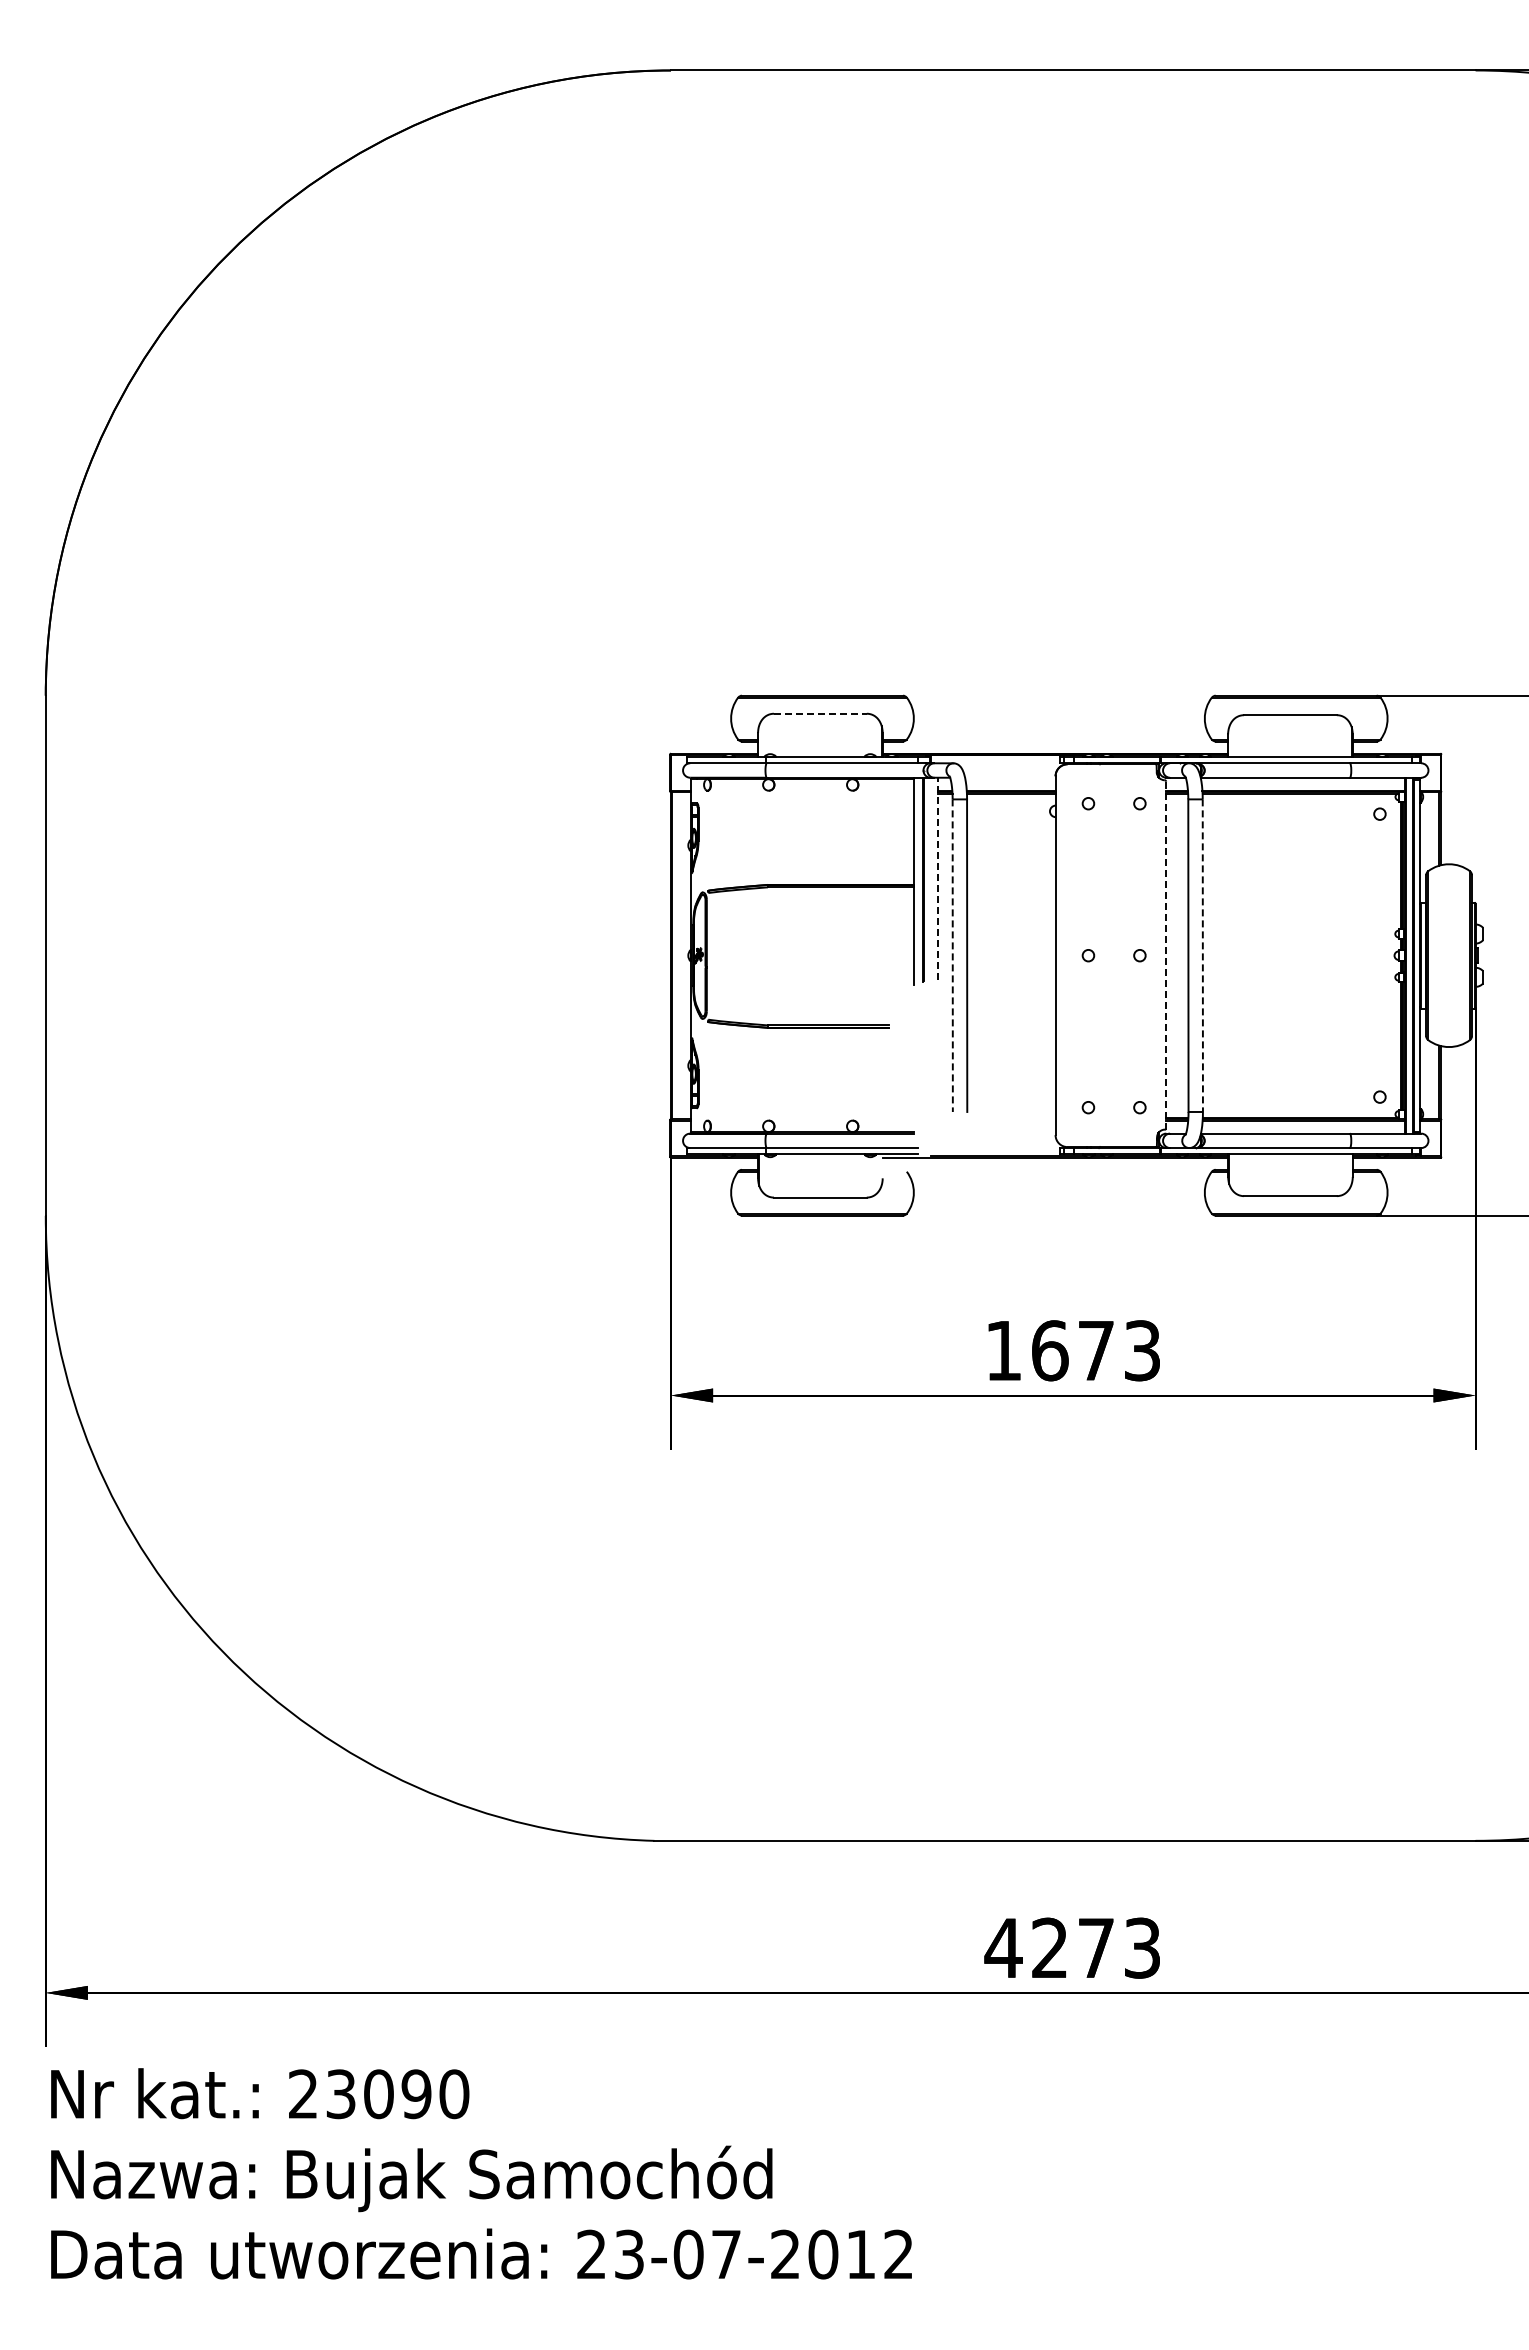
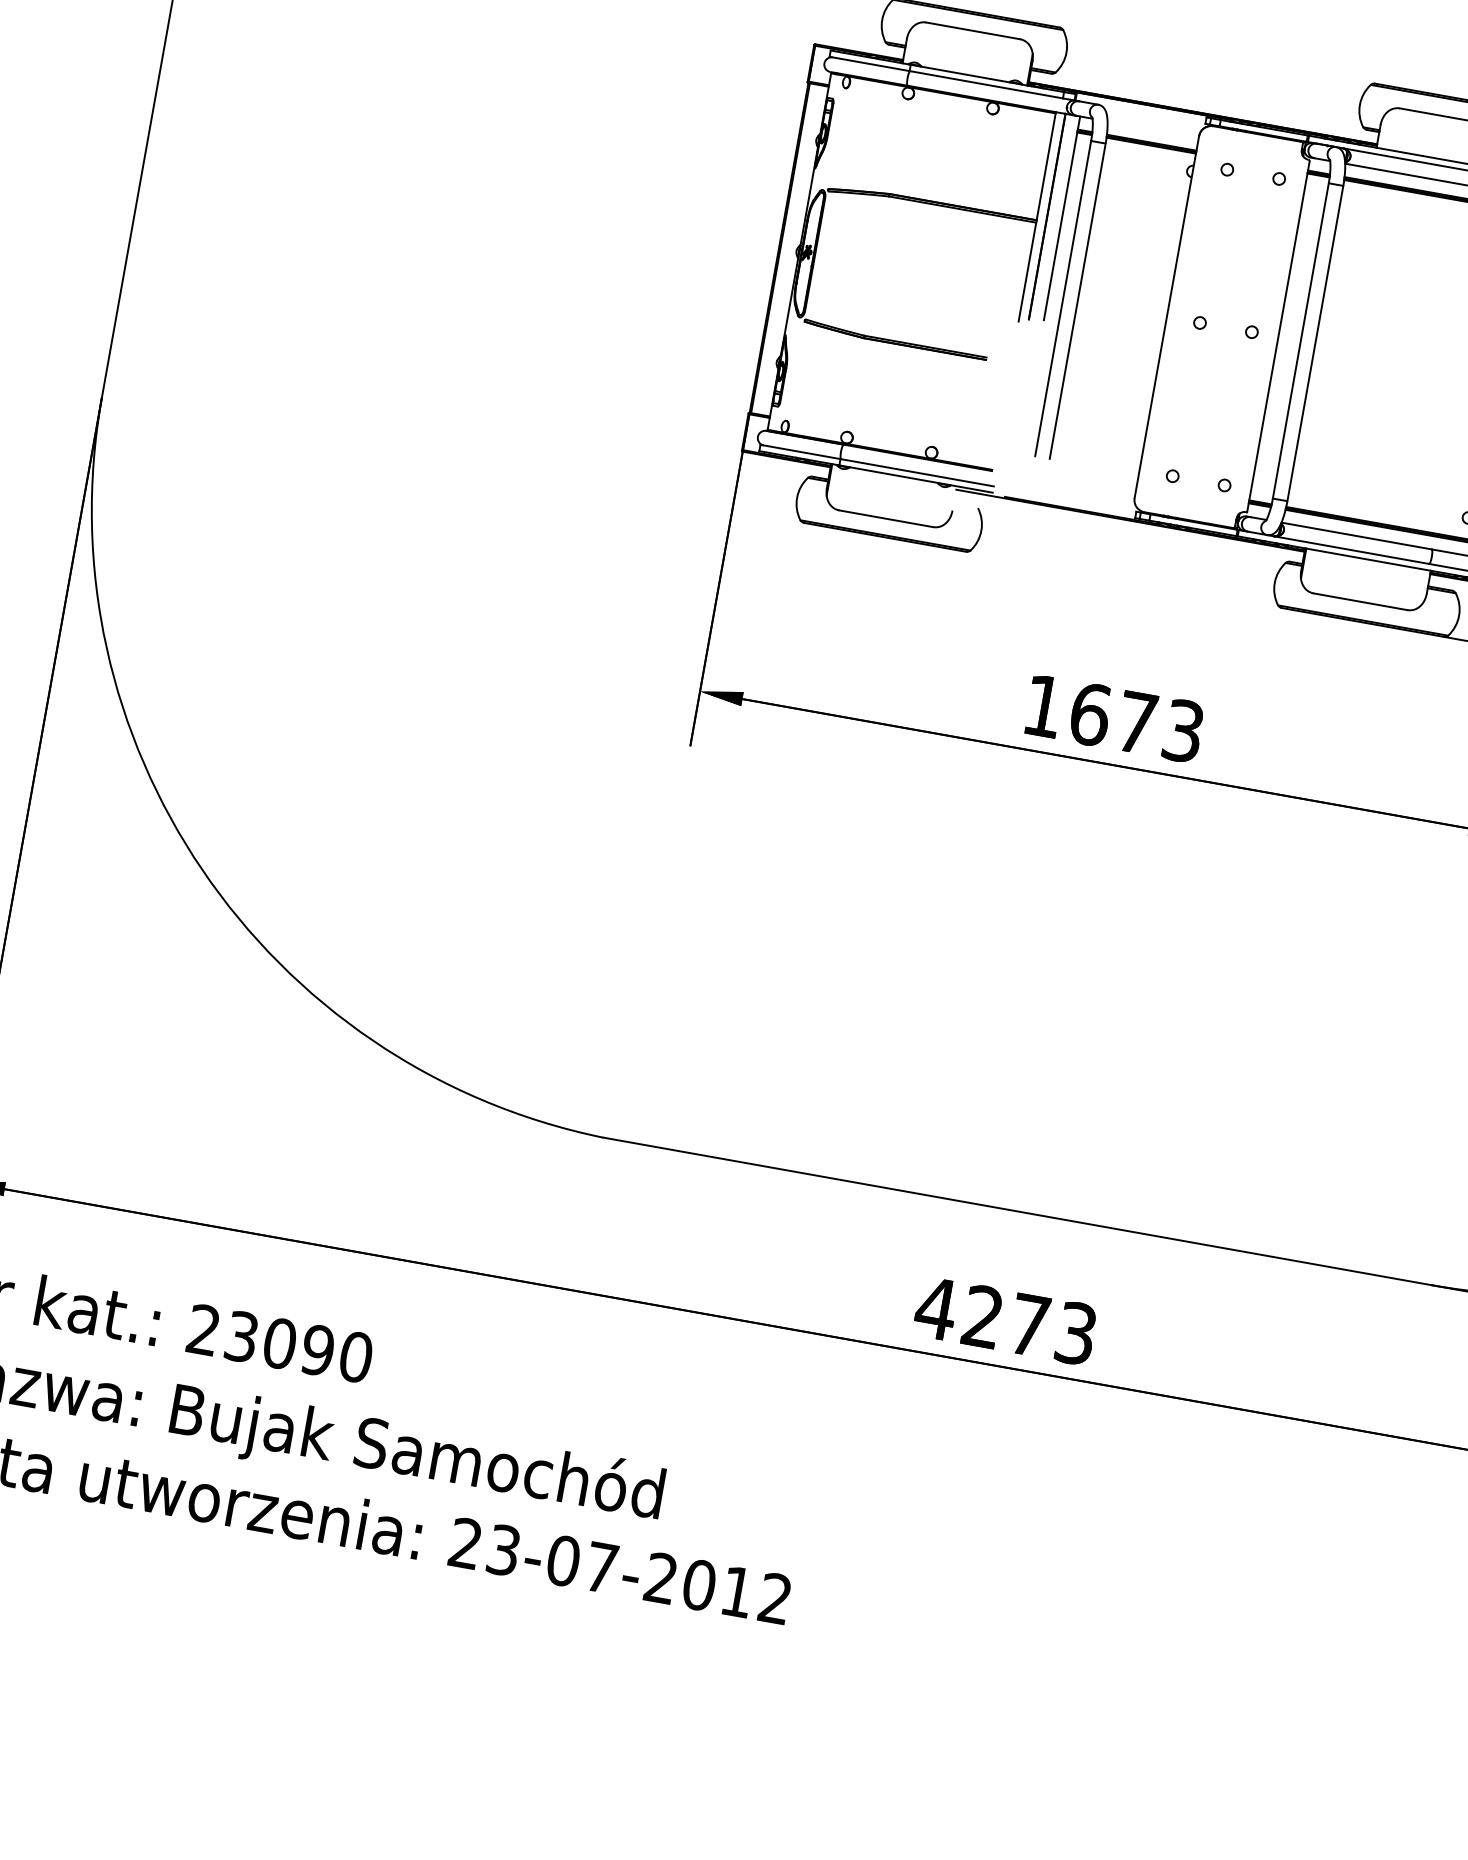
line: (820, 713) -> (973, 30), dashed -> solid
line: (937, 878) -> (1061, 218), dashed -> solid
line: (1166, 955) -> (1278, 336), dashed -> solid
line: (952, 956) -> (1062, 299), dashed -> solid
line: (1202, 956) -> (1314, 344), dashed -> solid

